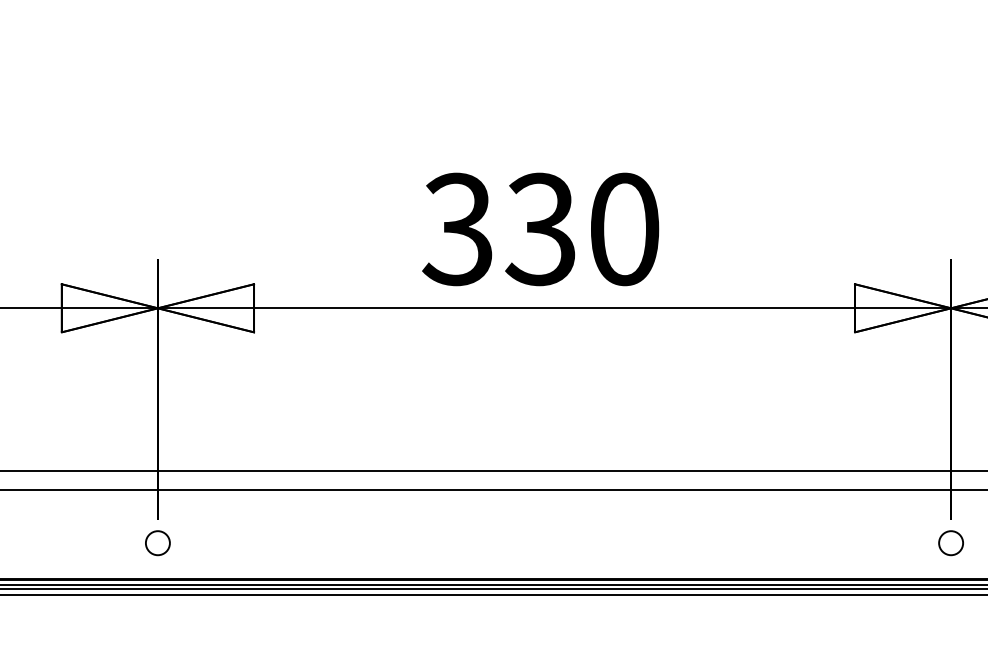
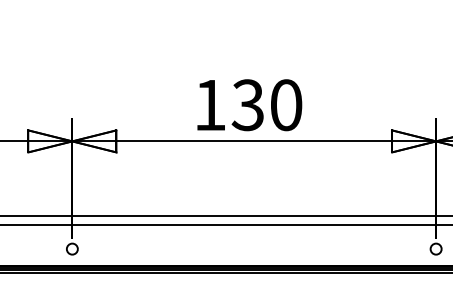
text: (456, 230) -> (209, 105), 330 -> 130

